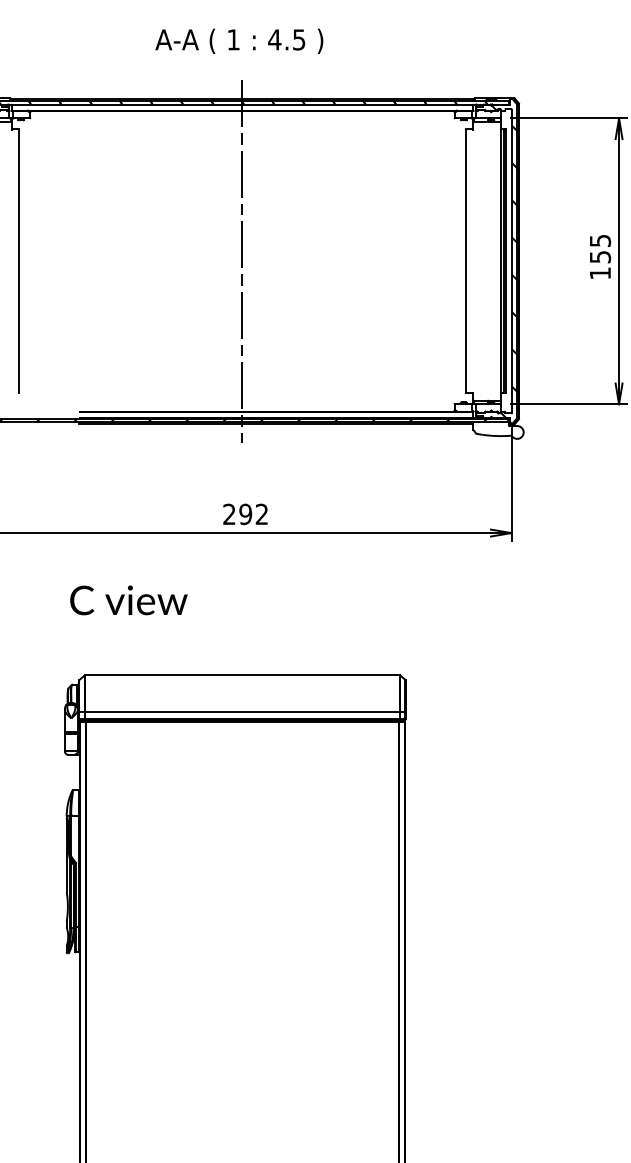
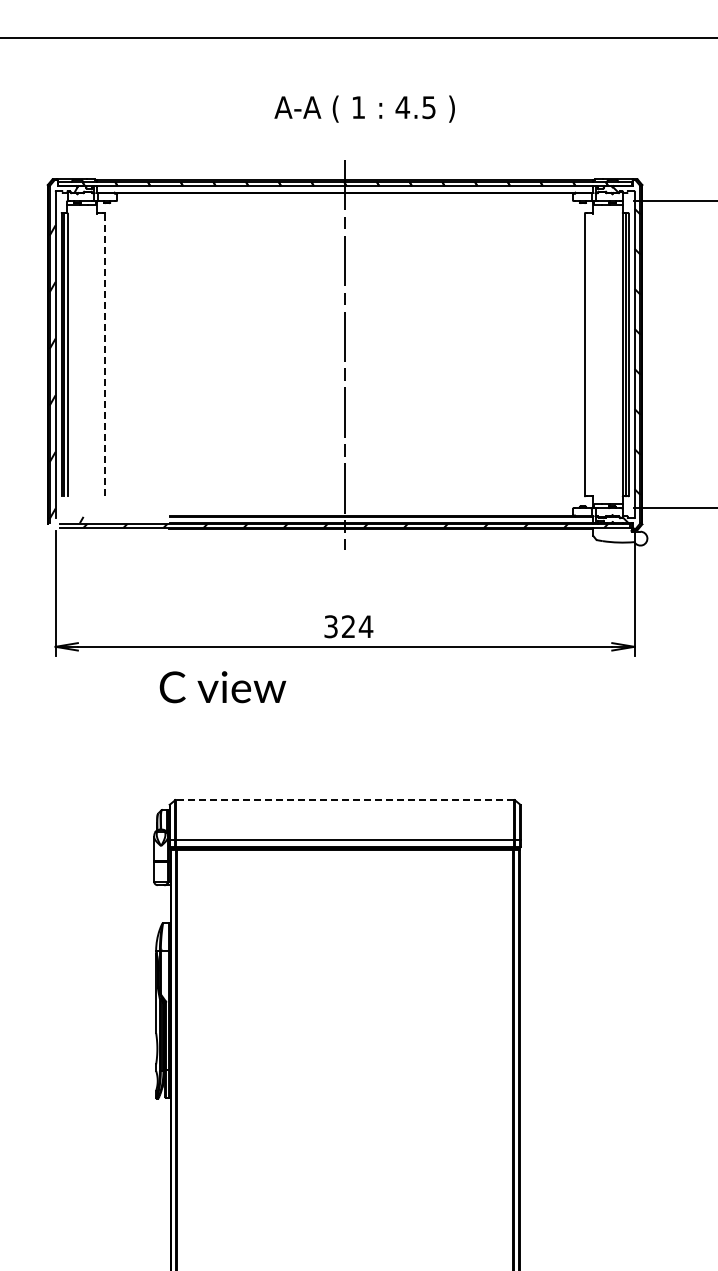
text: (239, 40) -> (364, 108), moved
line: (19, 261) -> (105, 354), solid -> dashed
text: (245, 514) -> (348, 626), 292 -> 324
text: (128, 600) -> (222, 687), moved
line: (241, 675) -> (344, 799), solid -> dashed

